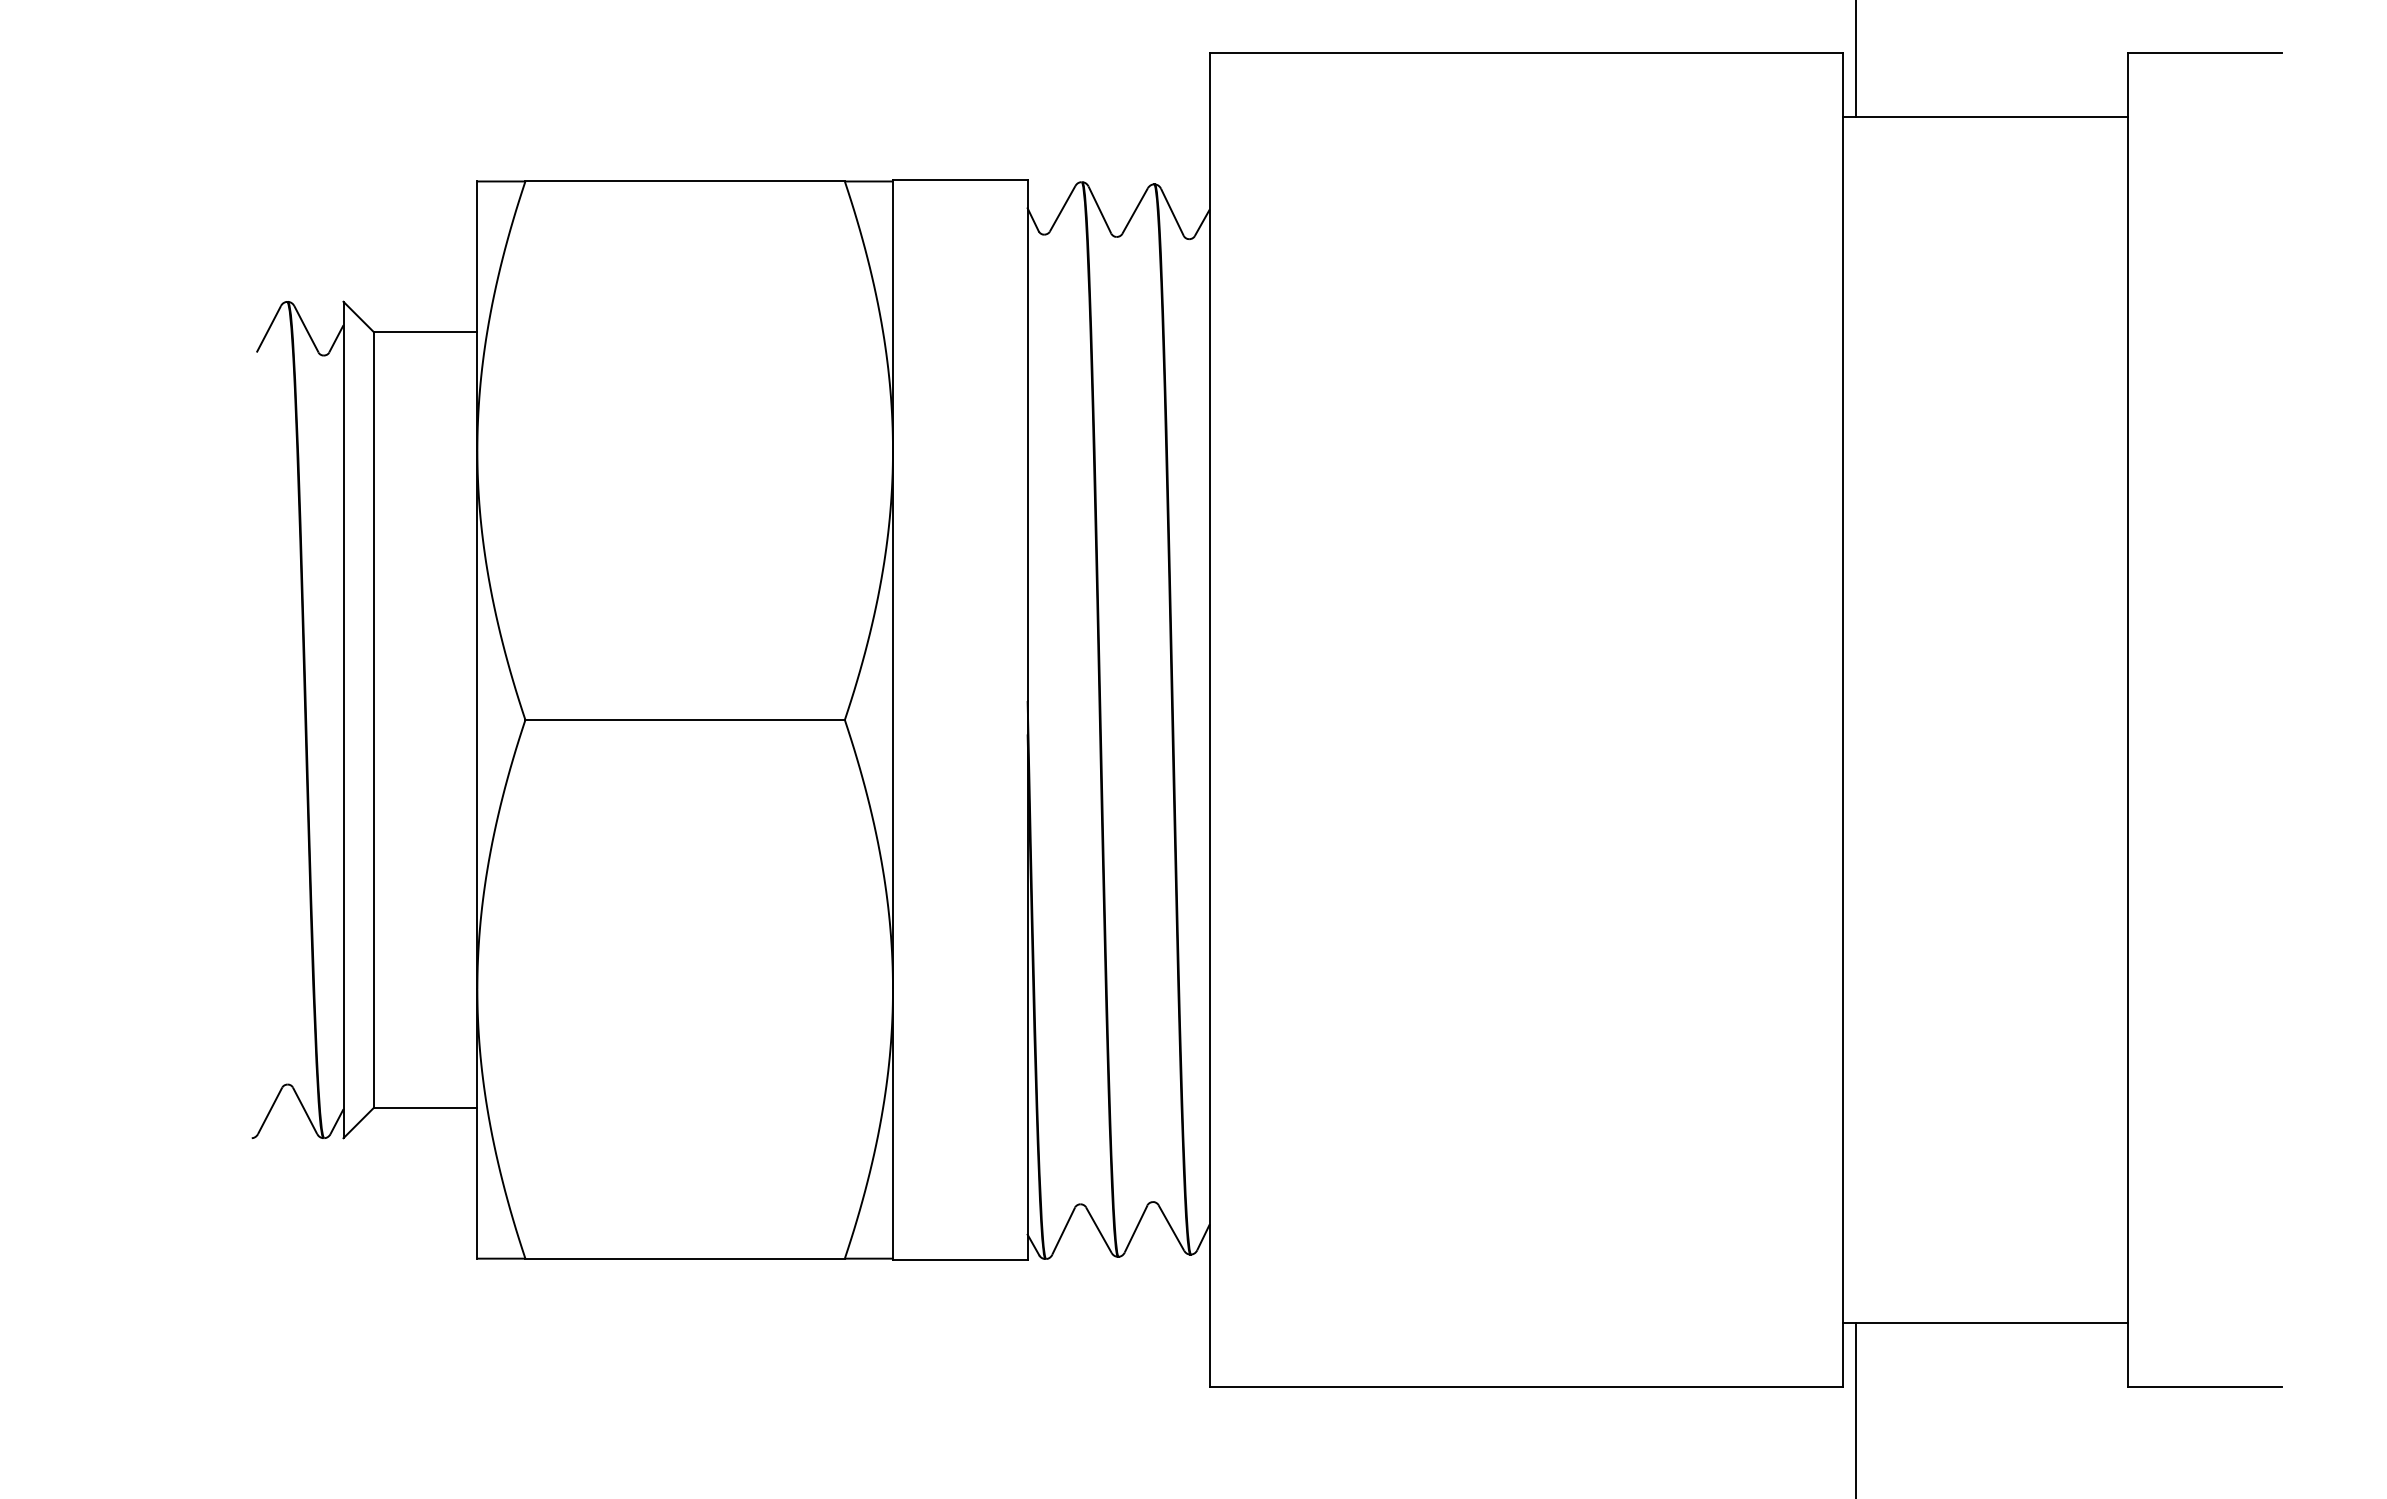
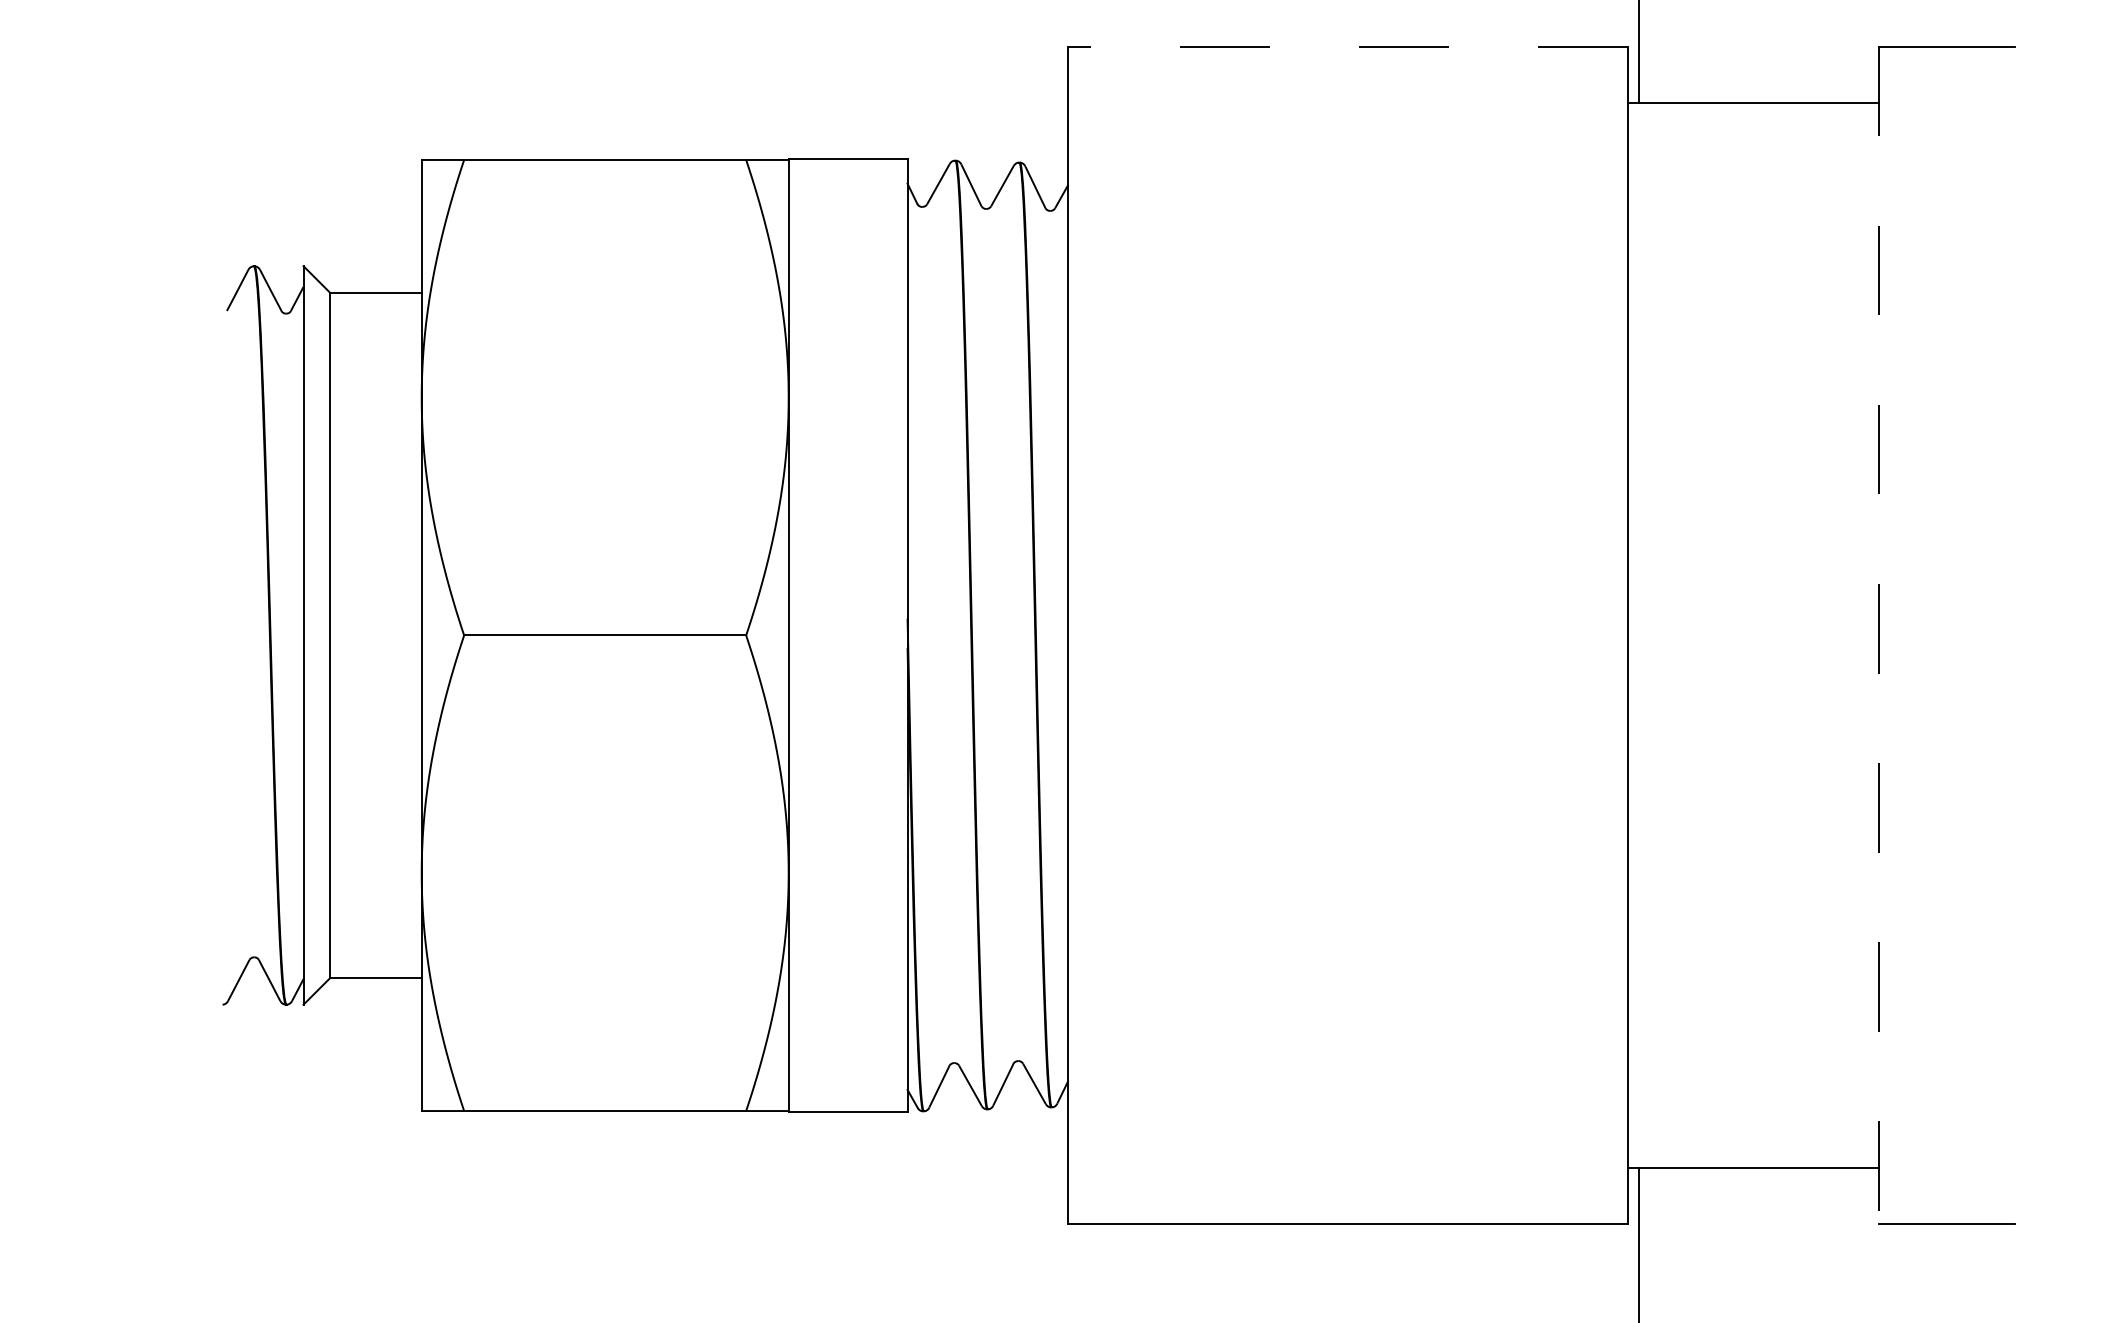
line: (1526, 53) -> (1348, 47), solid -> dashed
line: (2128, 720) -> (1879, 635), solid -> dashed

